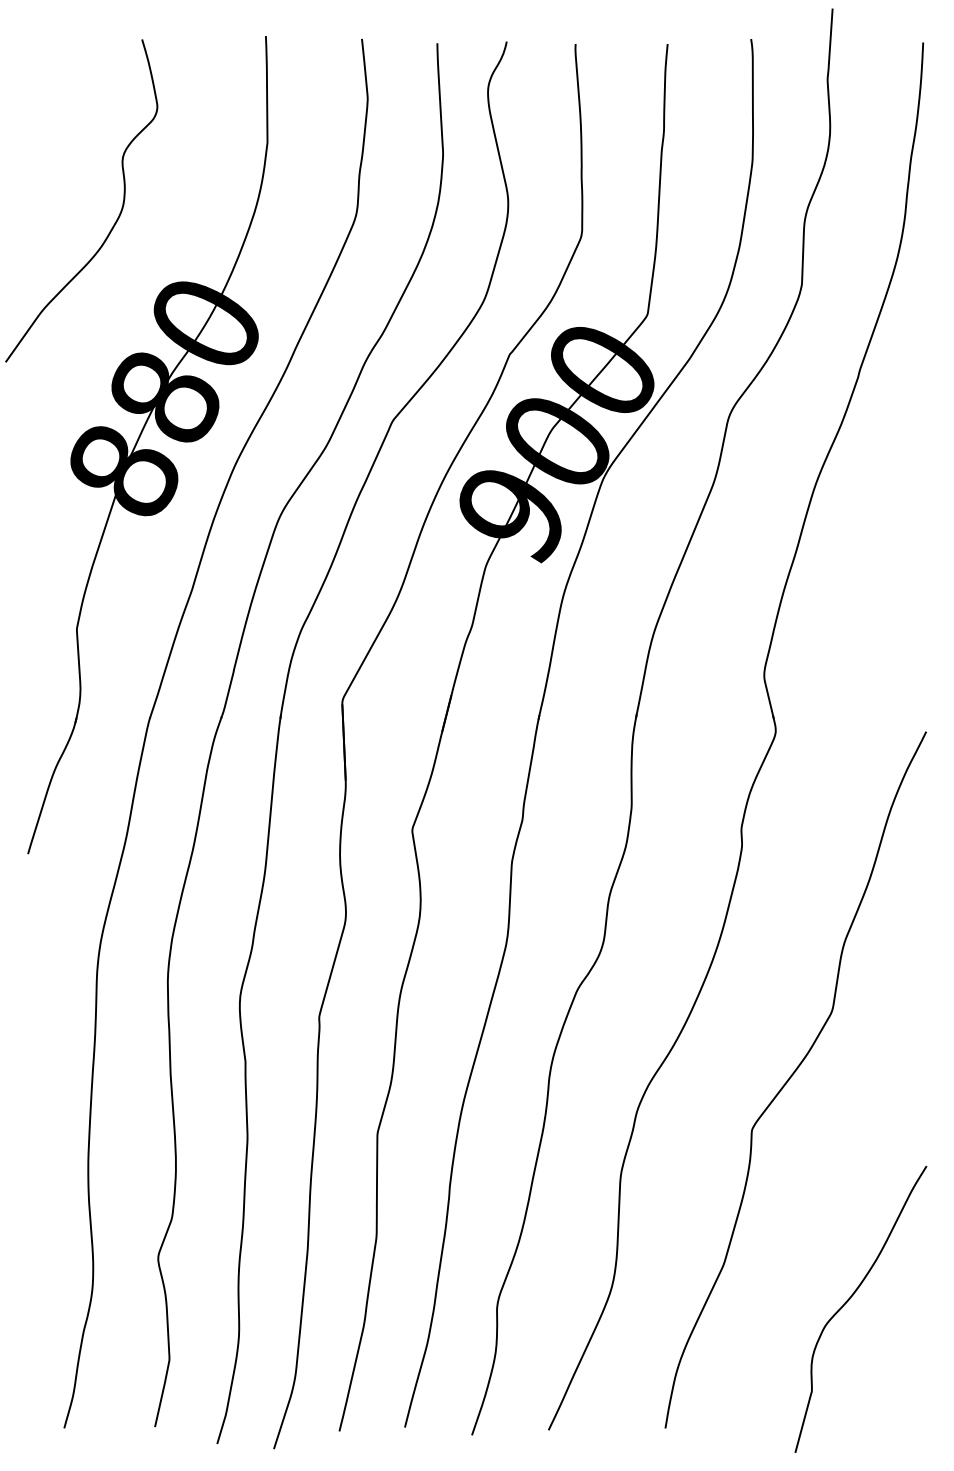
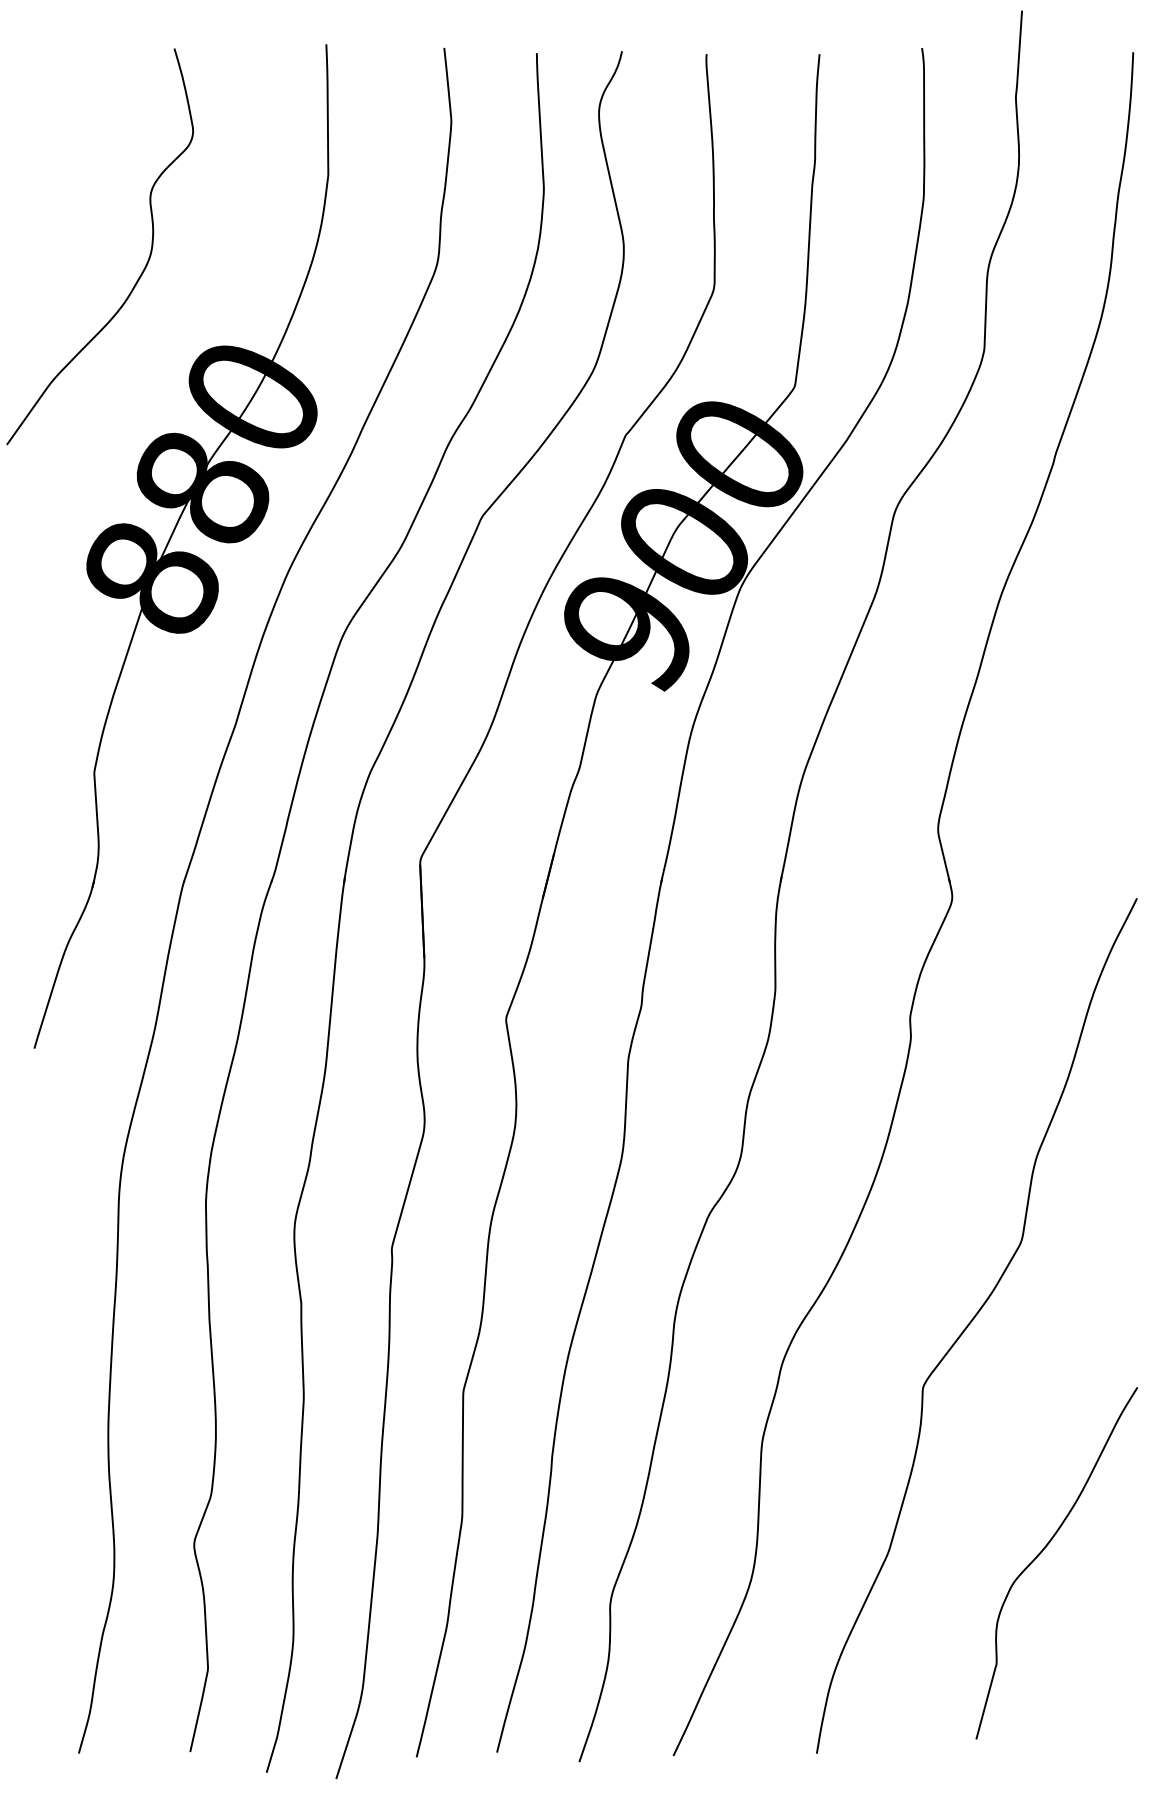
curve: (850, 1299) -> (1044, 1551), moved

